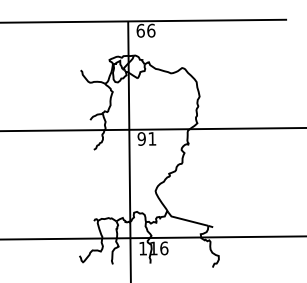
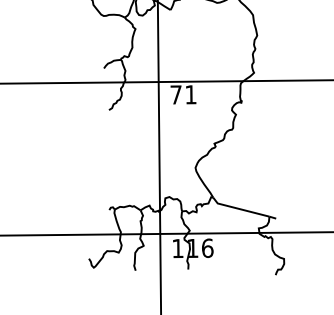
text: (141, 138) -> (175, 94), 91 -> 71

